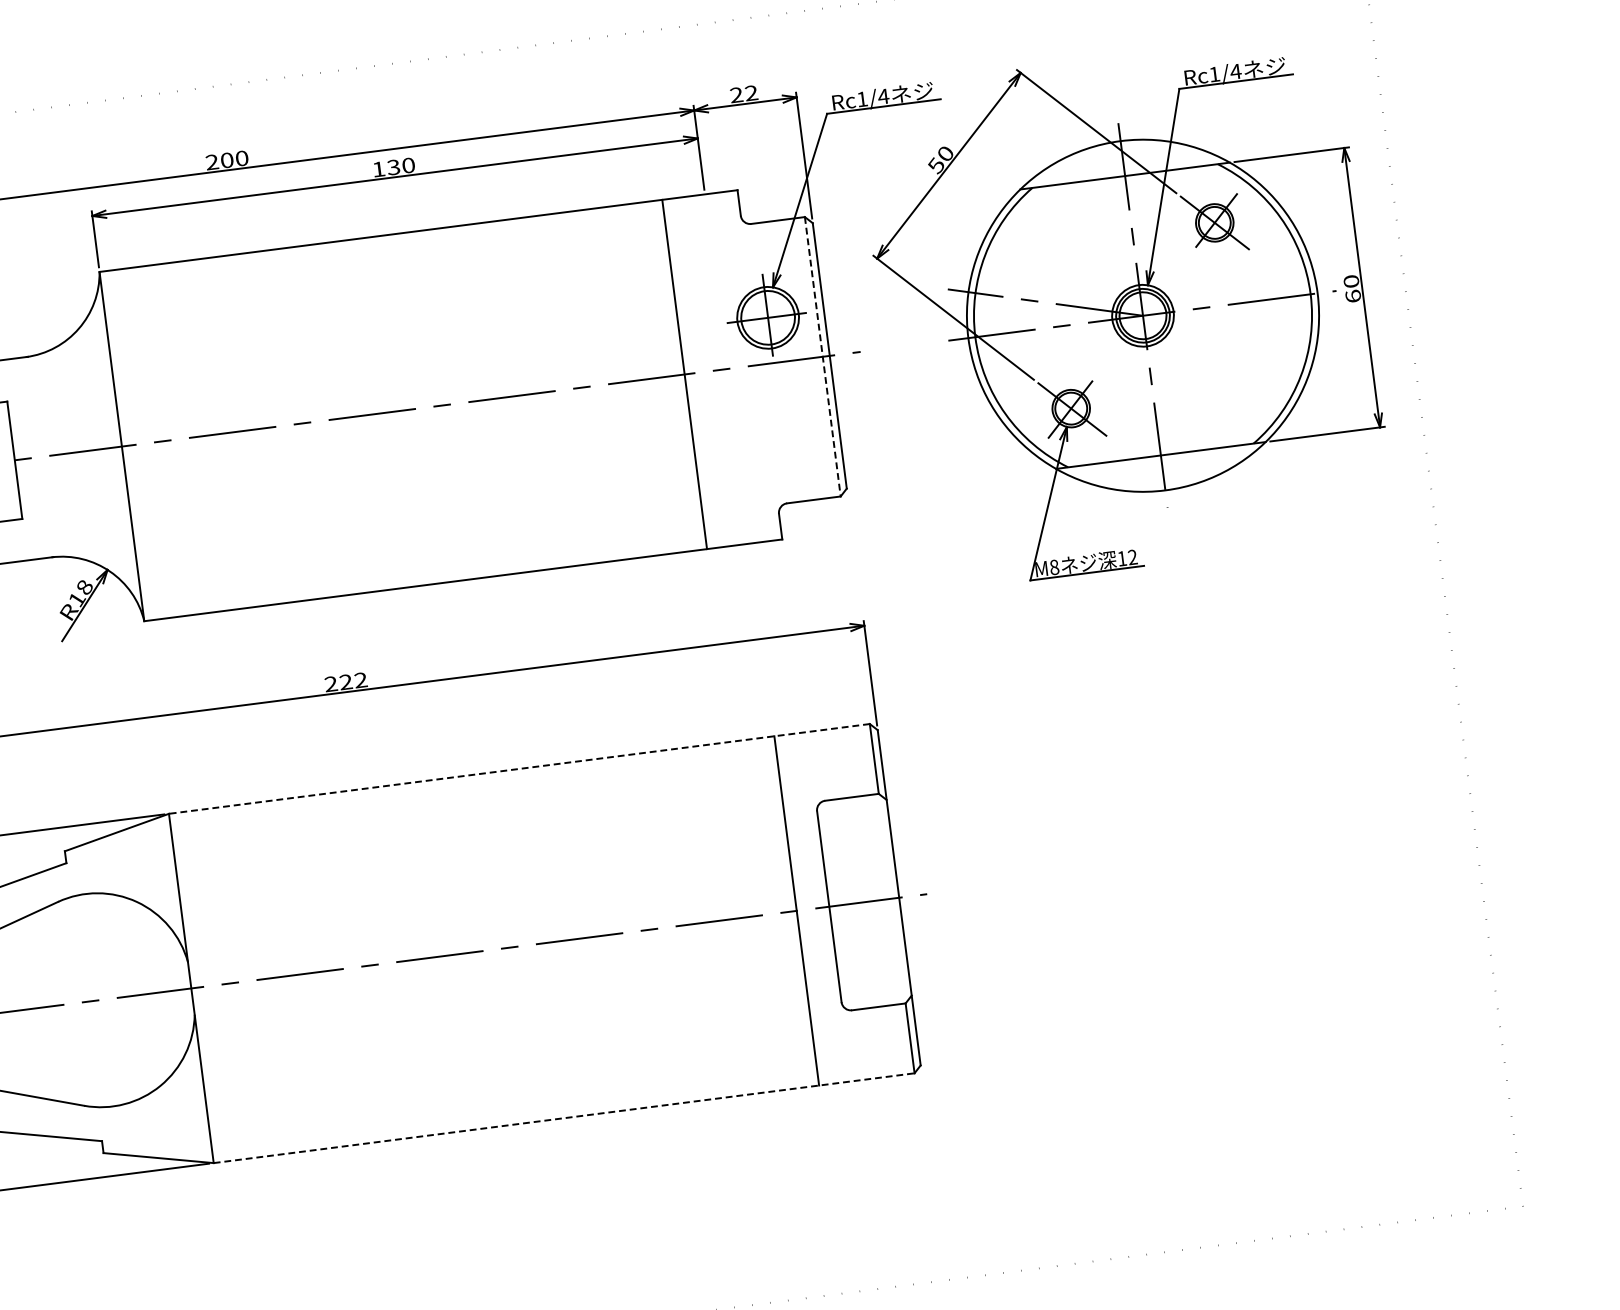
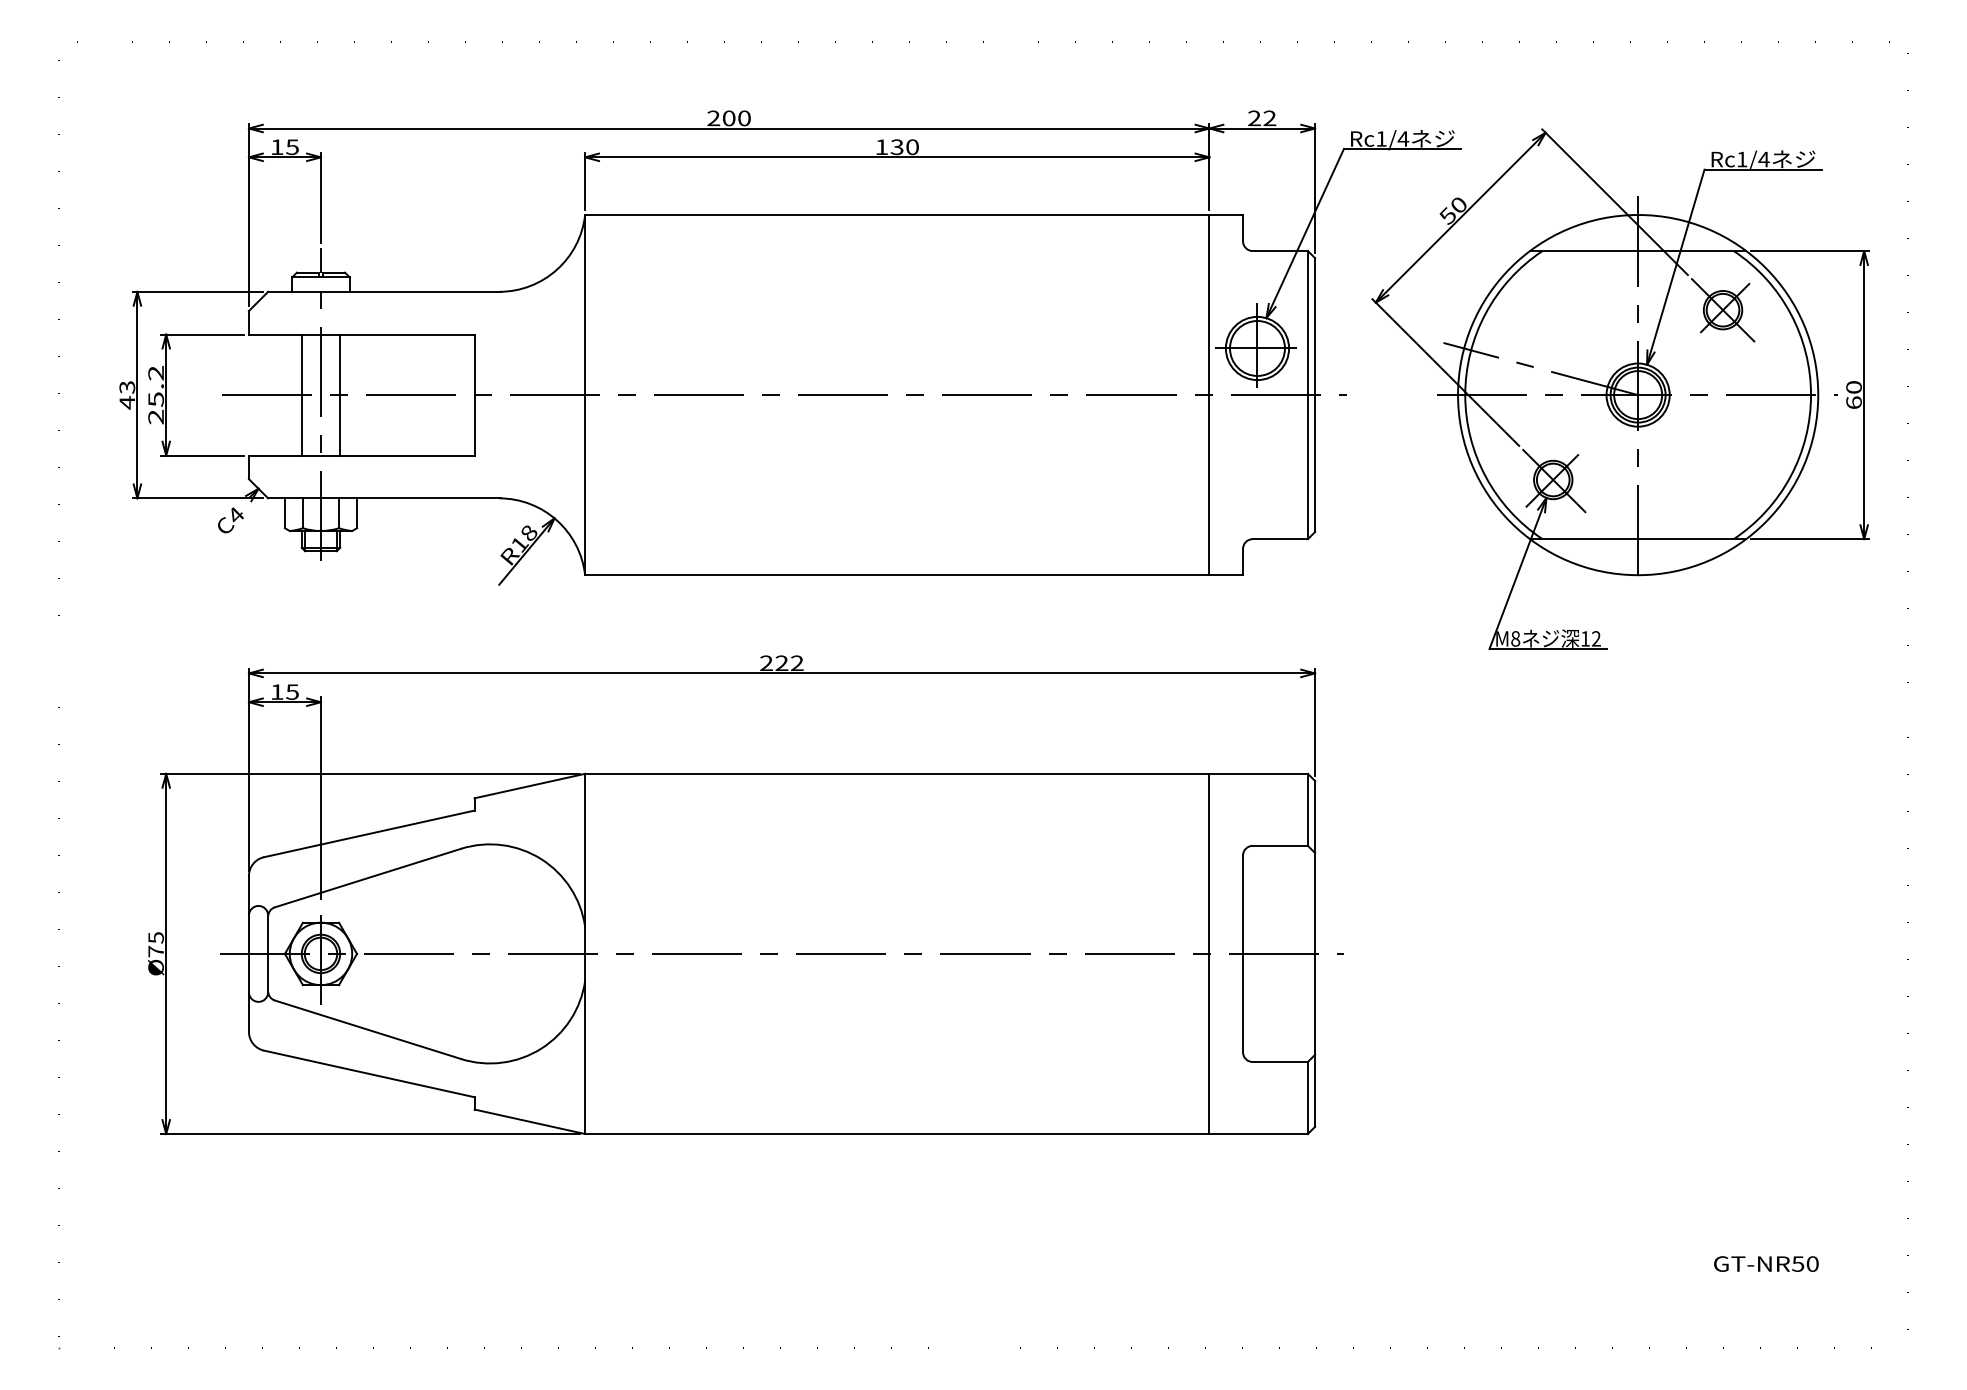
line: (822, 357) -> (1307, 395), dashed -> solid
line: (684, 374) -> (1209, 395), moved
line: (519, 768) -> (946, 773), dashed -> solid
line: (565, 1118) -> (947, 1134), dashed -> solid
part: (1375, 1141) -> (1766, 1263), added

